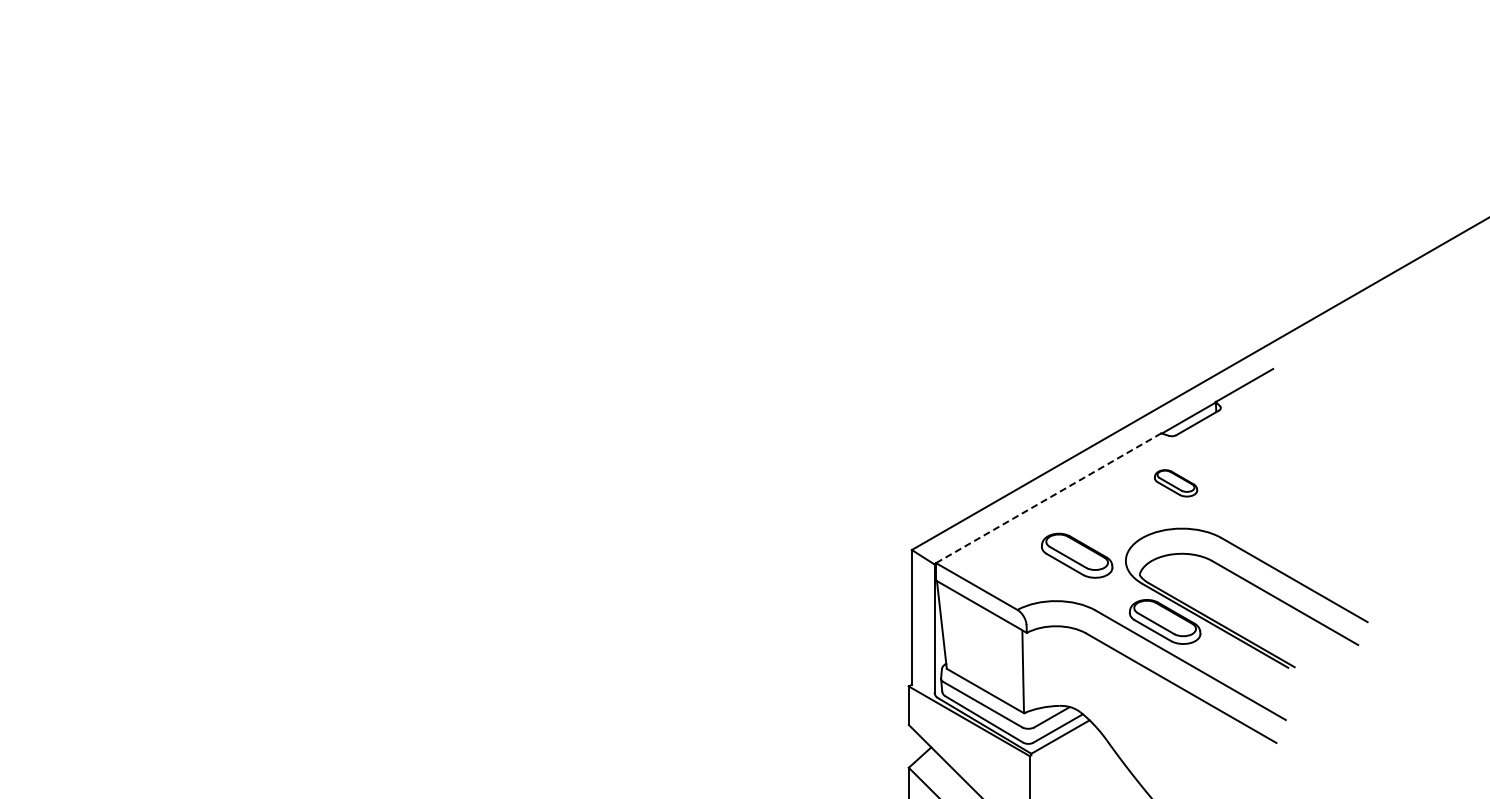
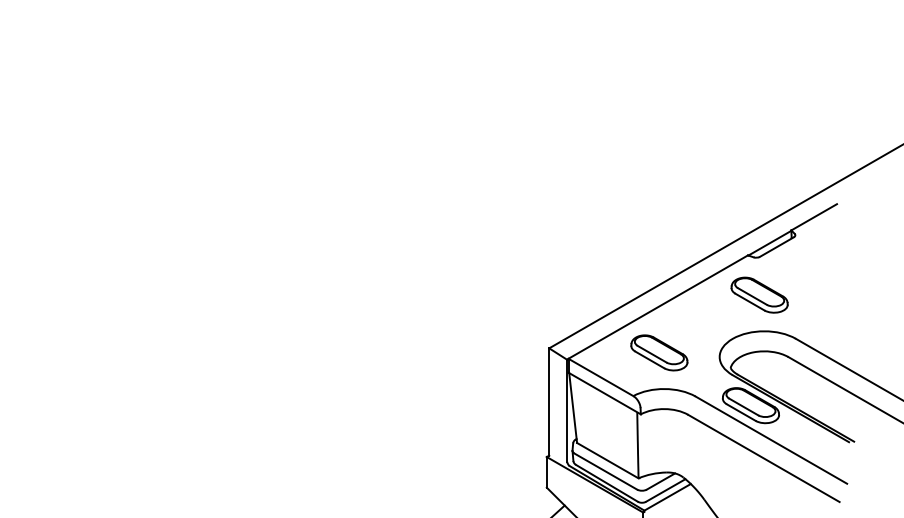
part: (1175, 483) -> (759, 295), size x1.67
line: (1049, 497) -> (658, 306), dashed -> solid
part: (1077, 555) -> (659, 352), moved

